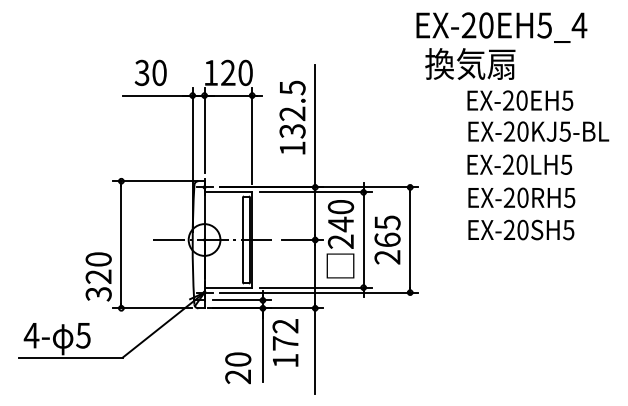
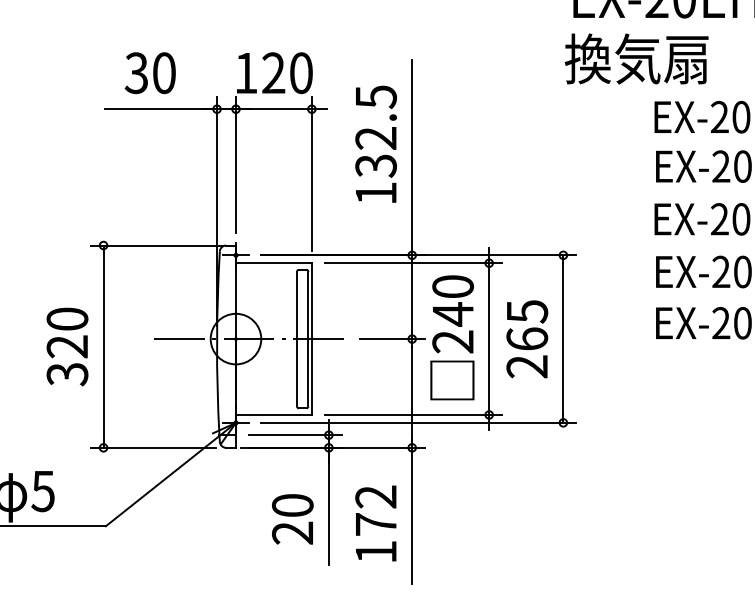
text: (470, 63) -> (637, 58), moved
text: (98, 276) -> (67, 346), moved
text: (285, 342) -> (375, 522), moved
text: (238, 368) -> (293, 519), moved

